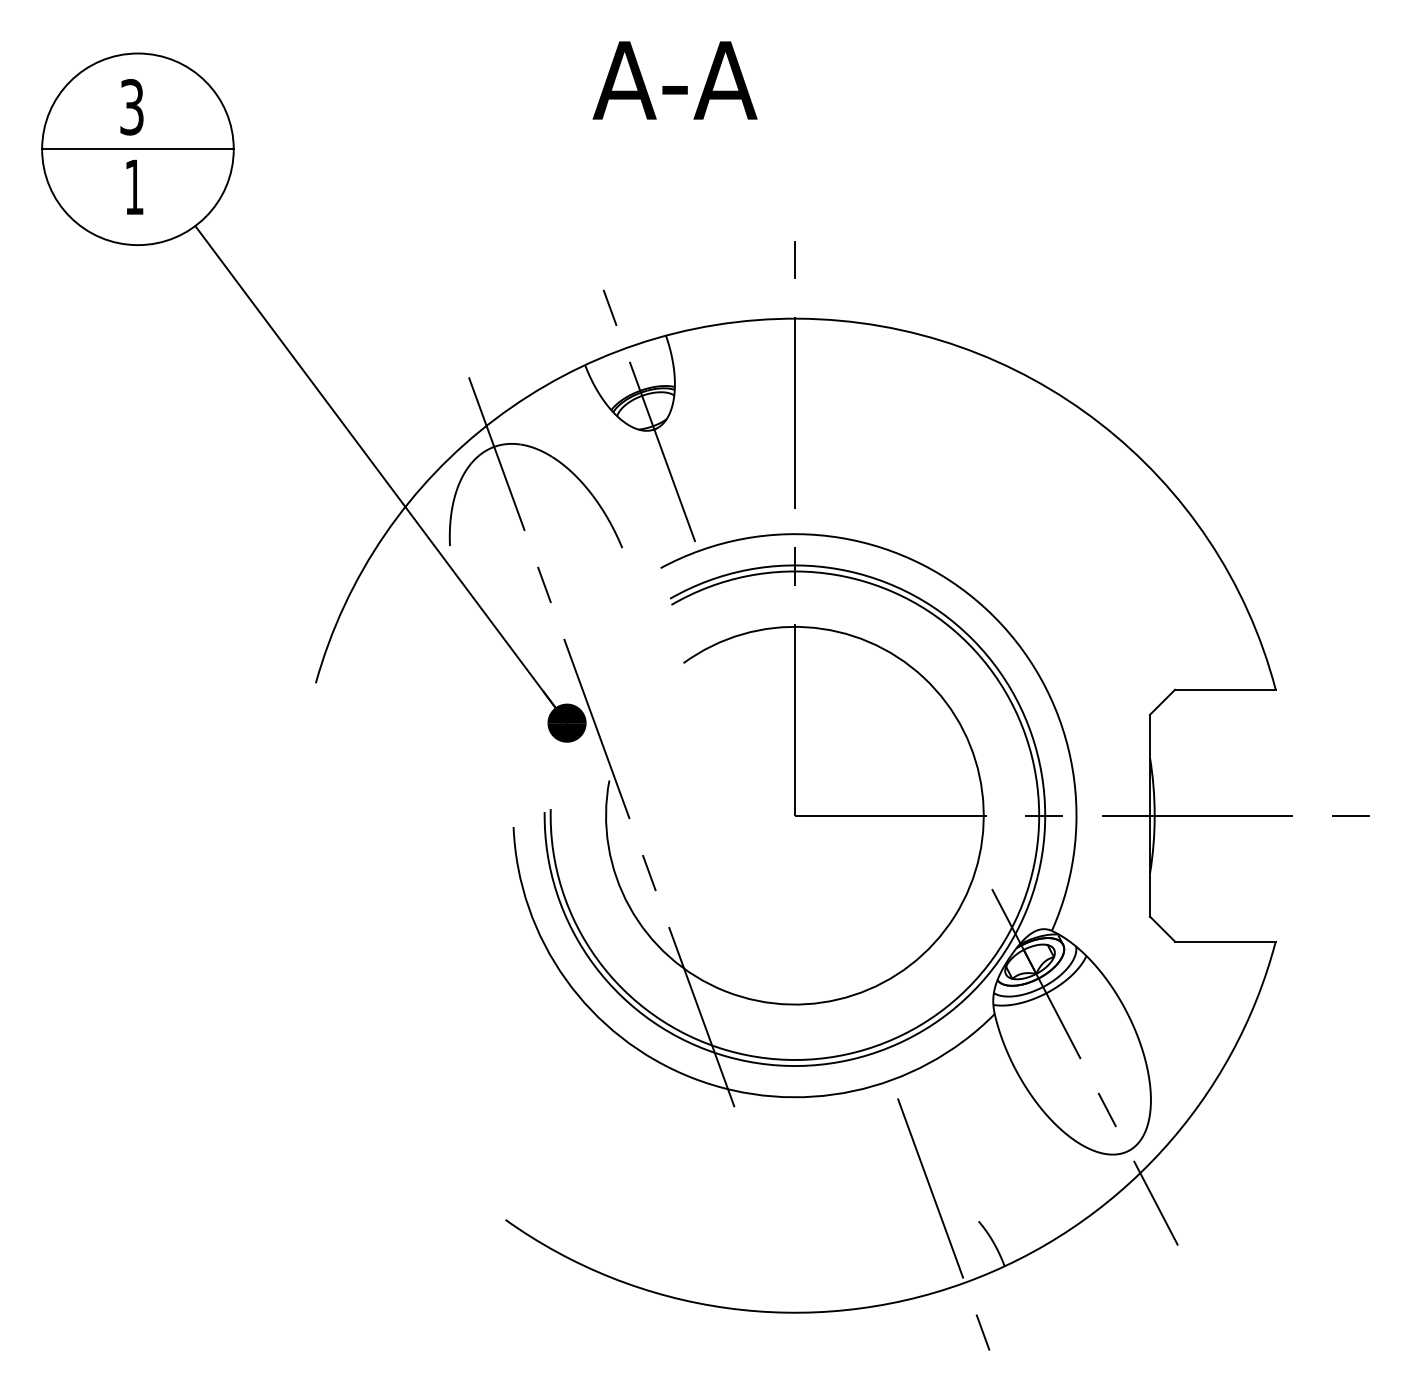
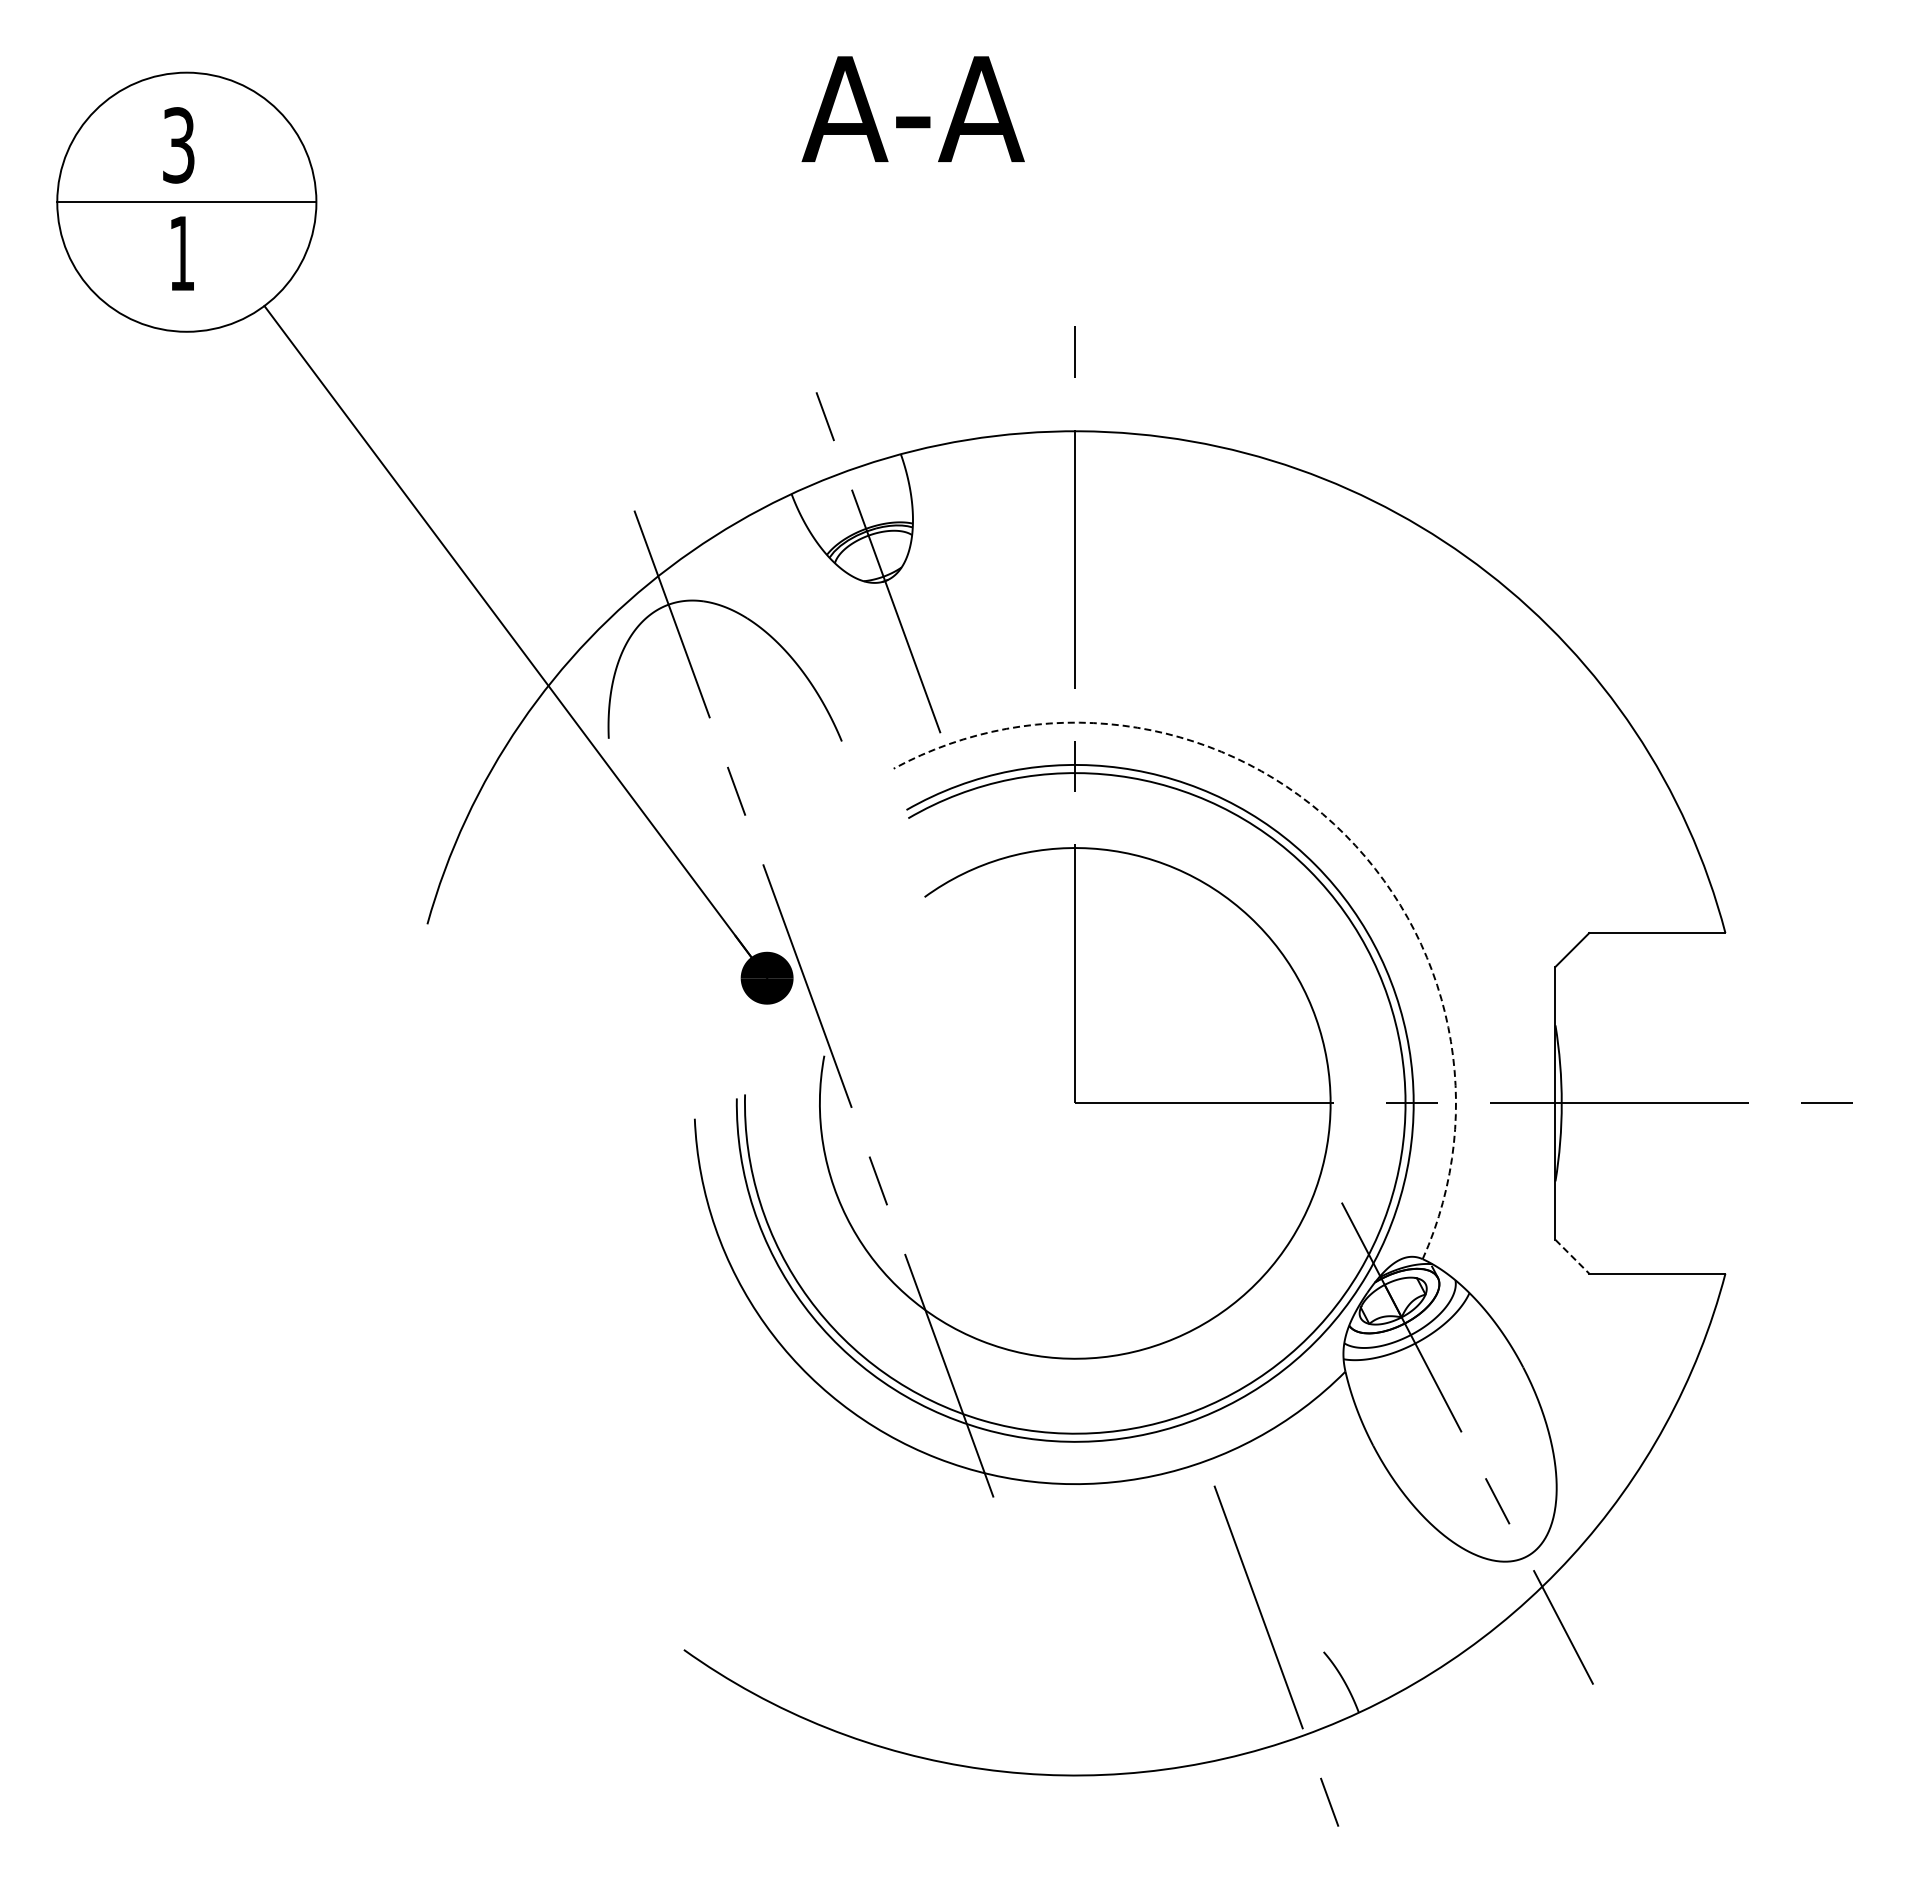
arc: (986, 609) -> (1334, 824), solid -> dashed
line: (1162, 928) -> (1572, 1256), solid -> dashed

